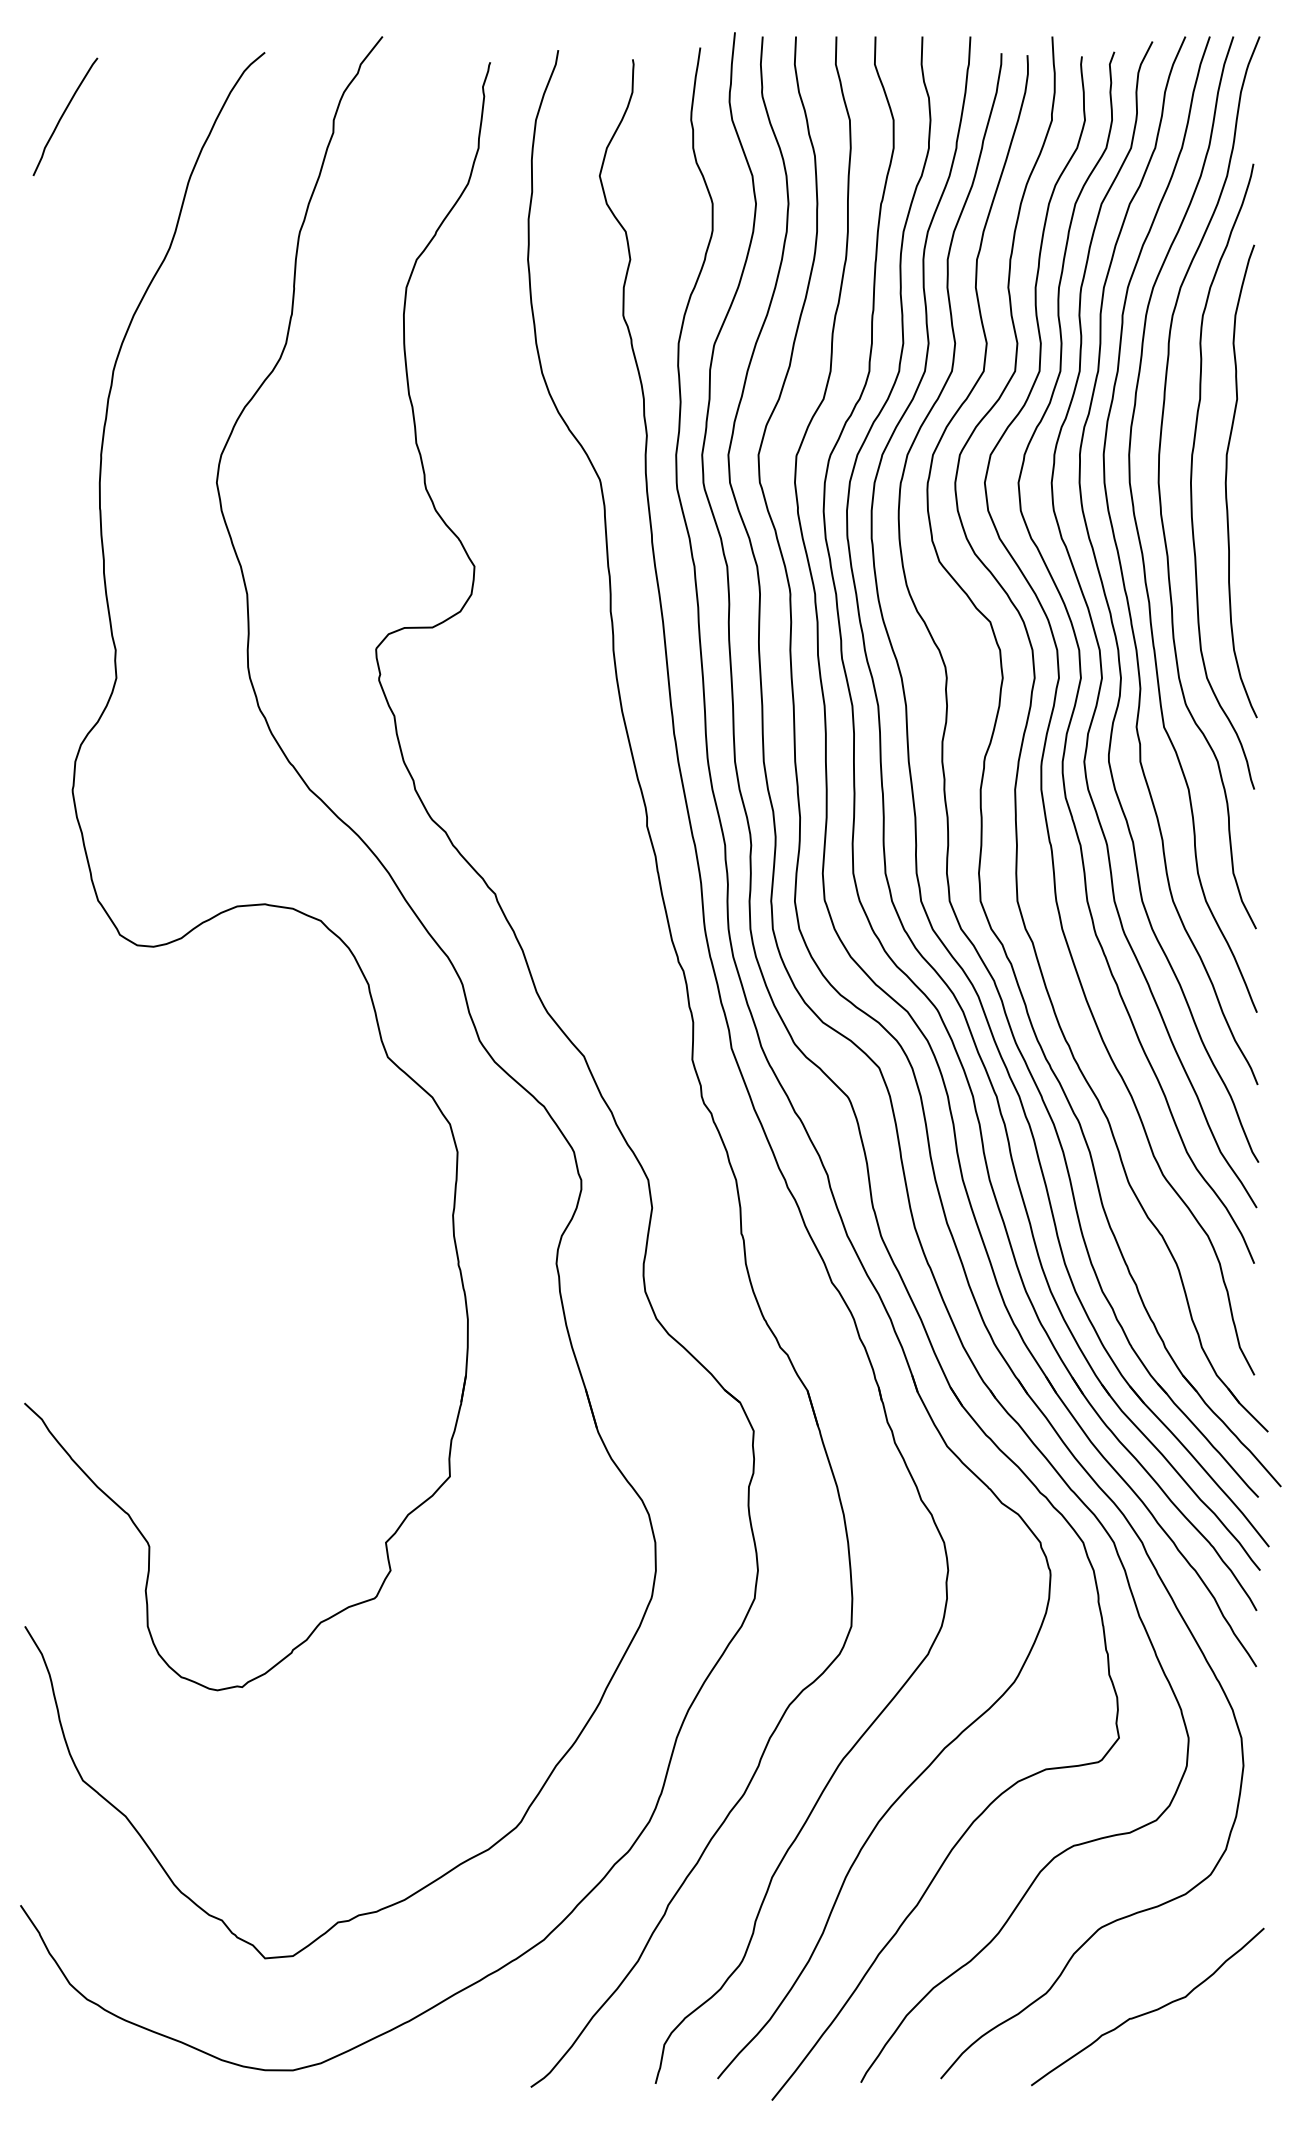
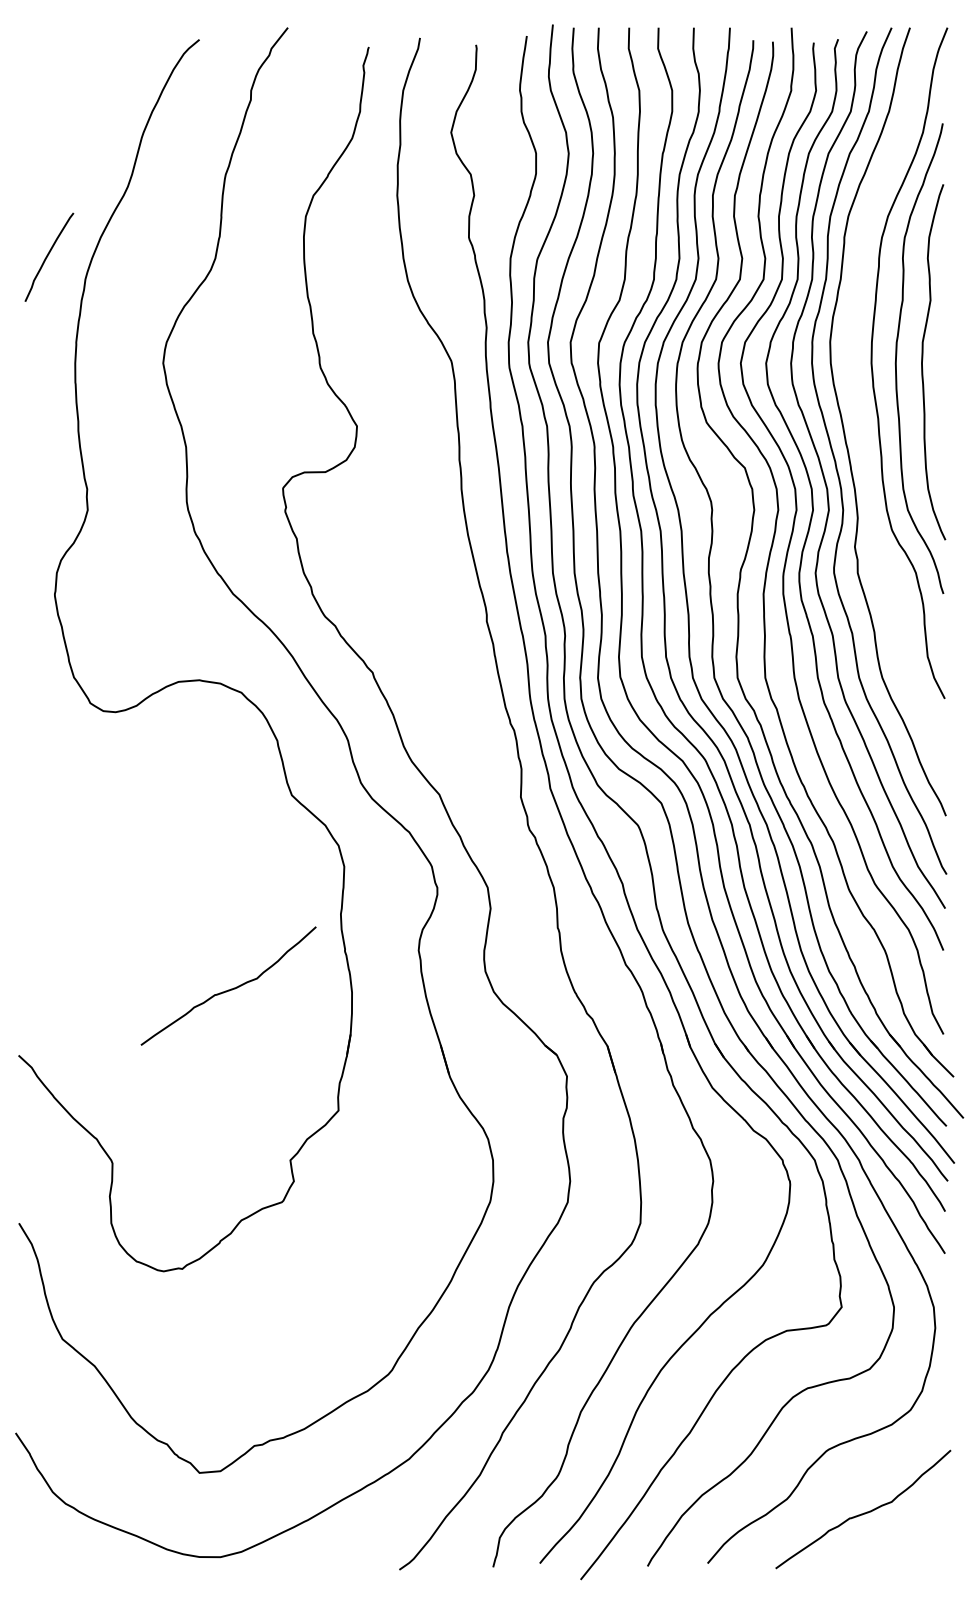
curve: (64, 114) -> (48, 255), moved
curve: (1139, 534) -> (857, 402), removed
curve: (304, 1315) -> (229, 989), added

